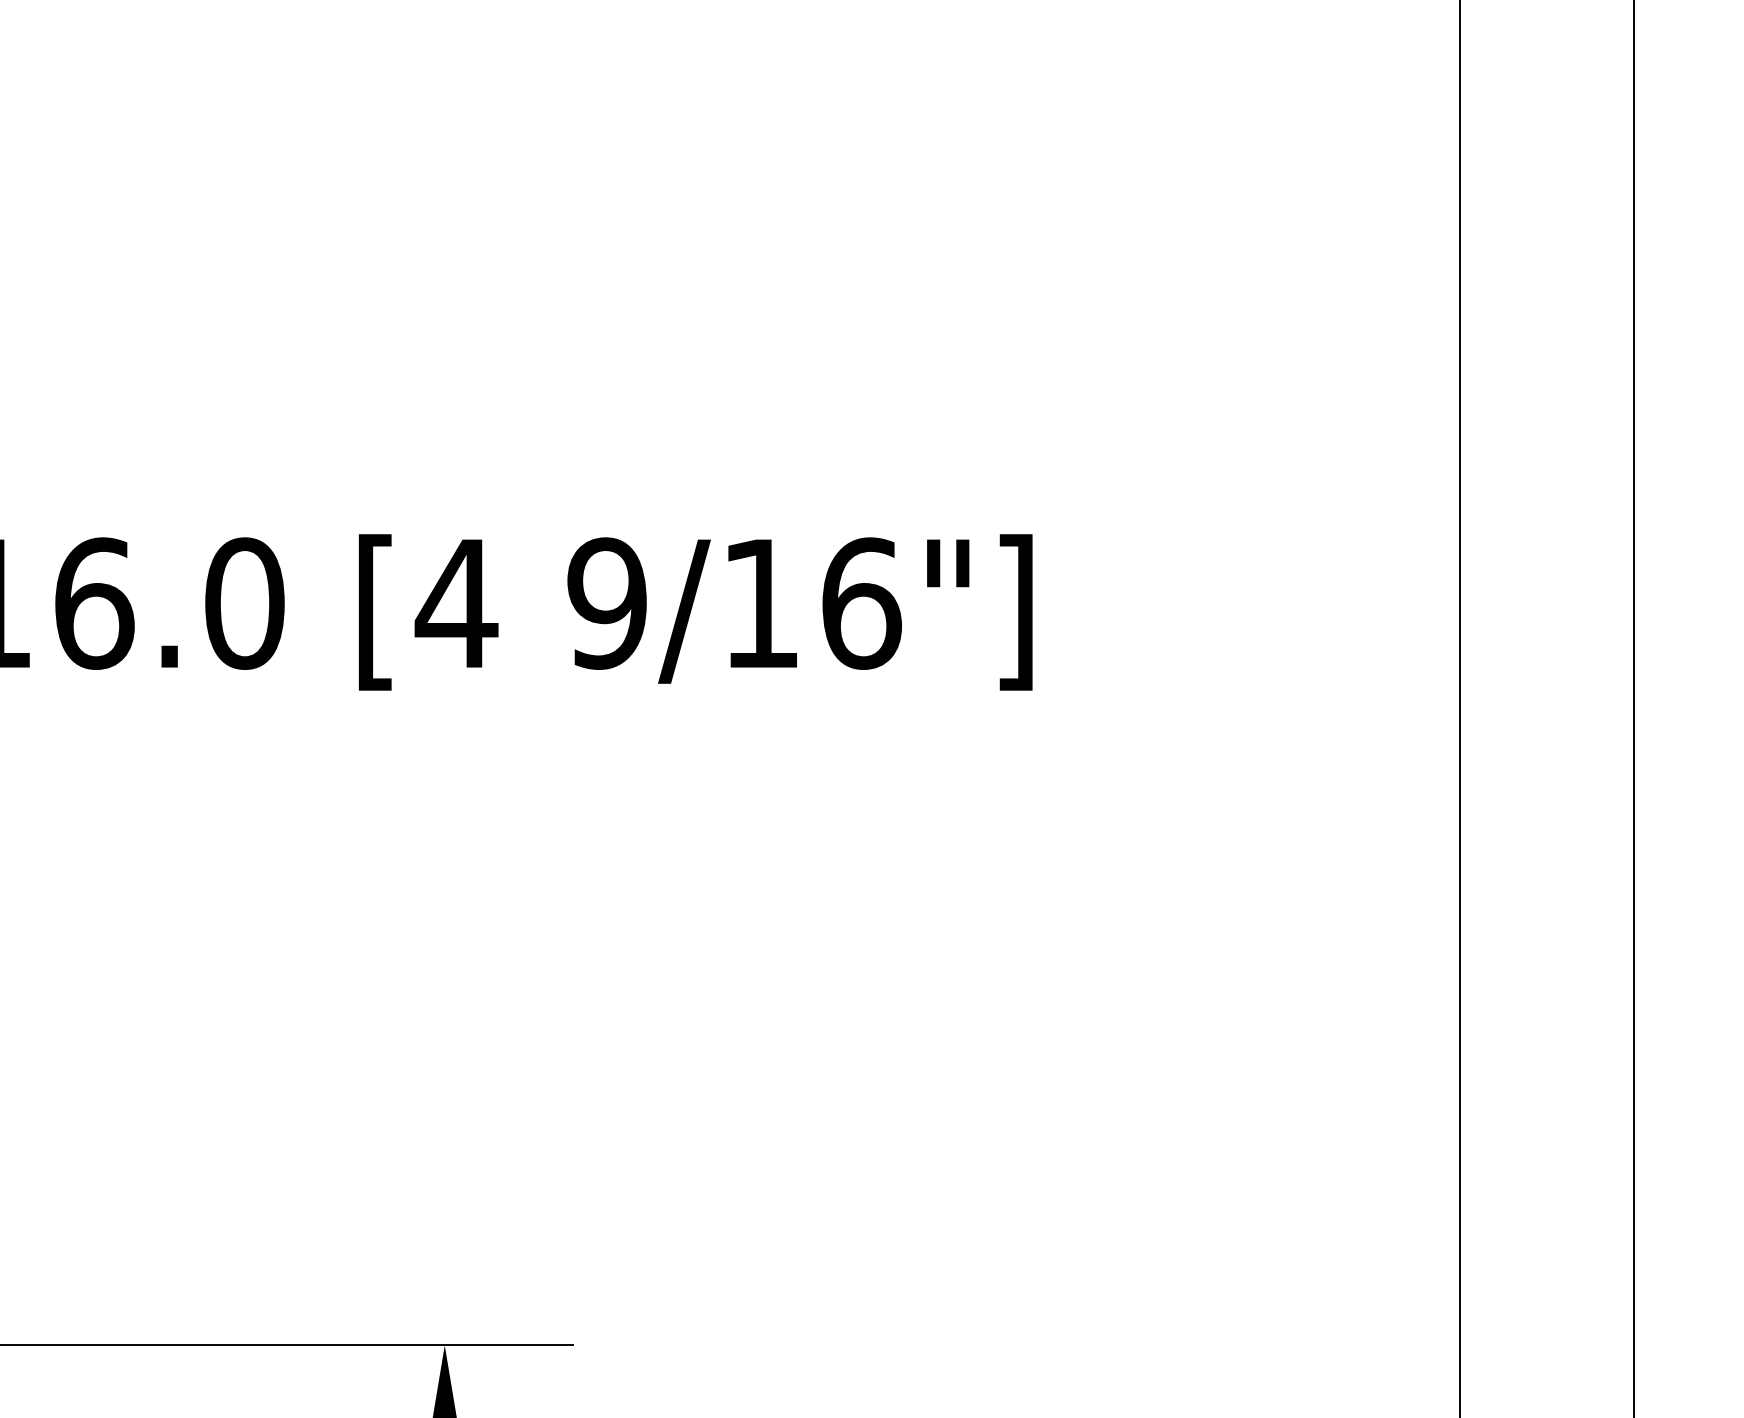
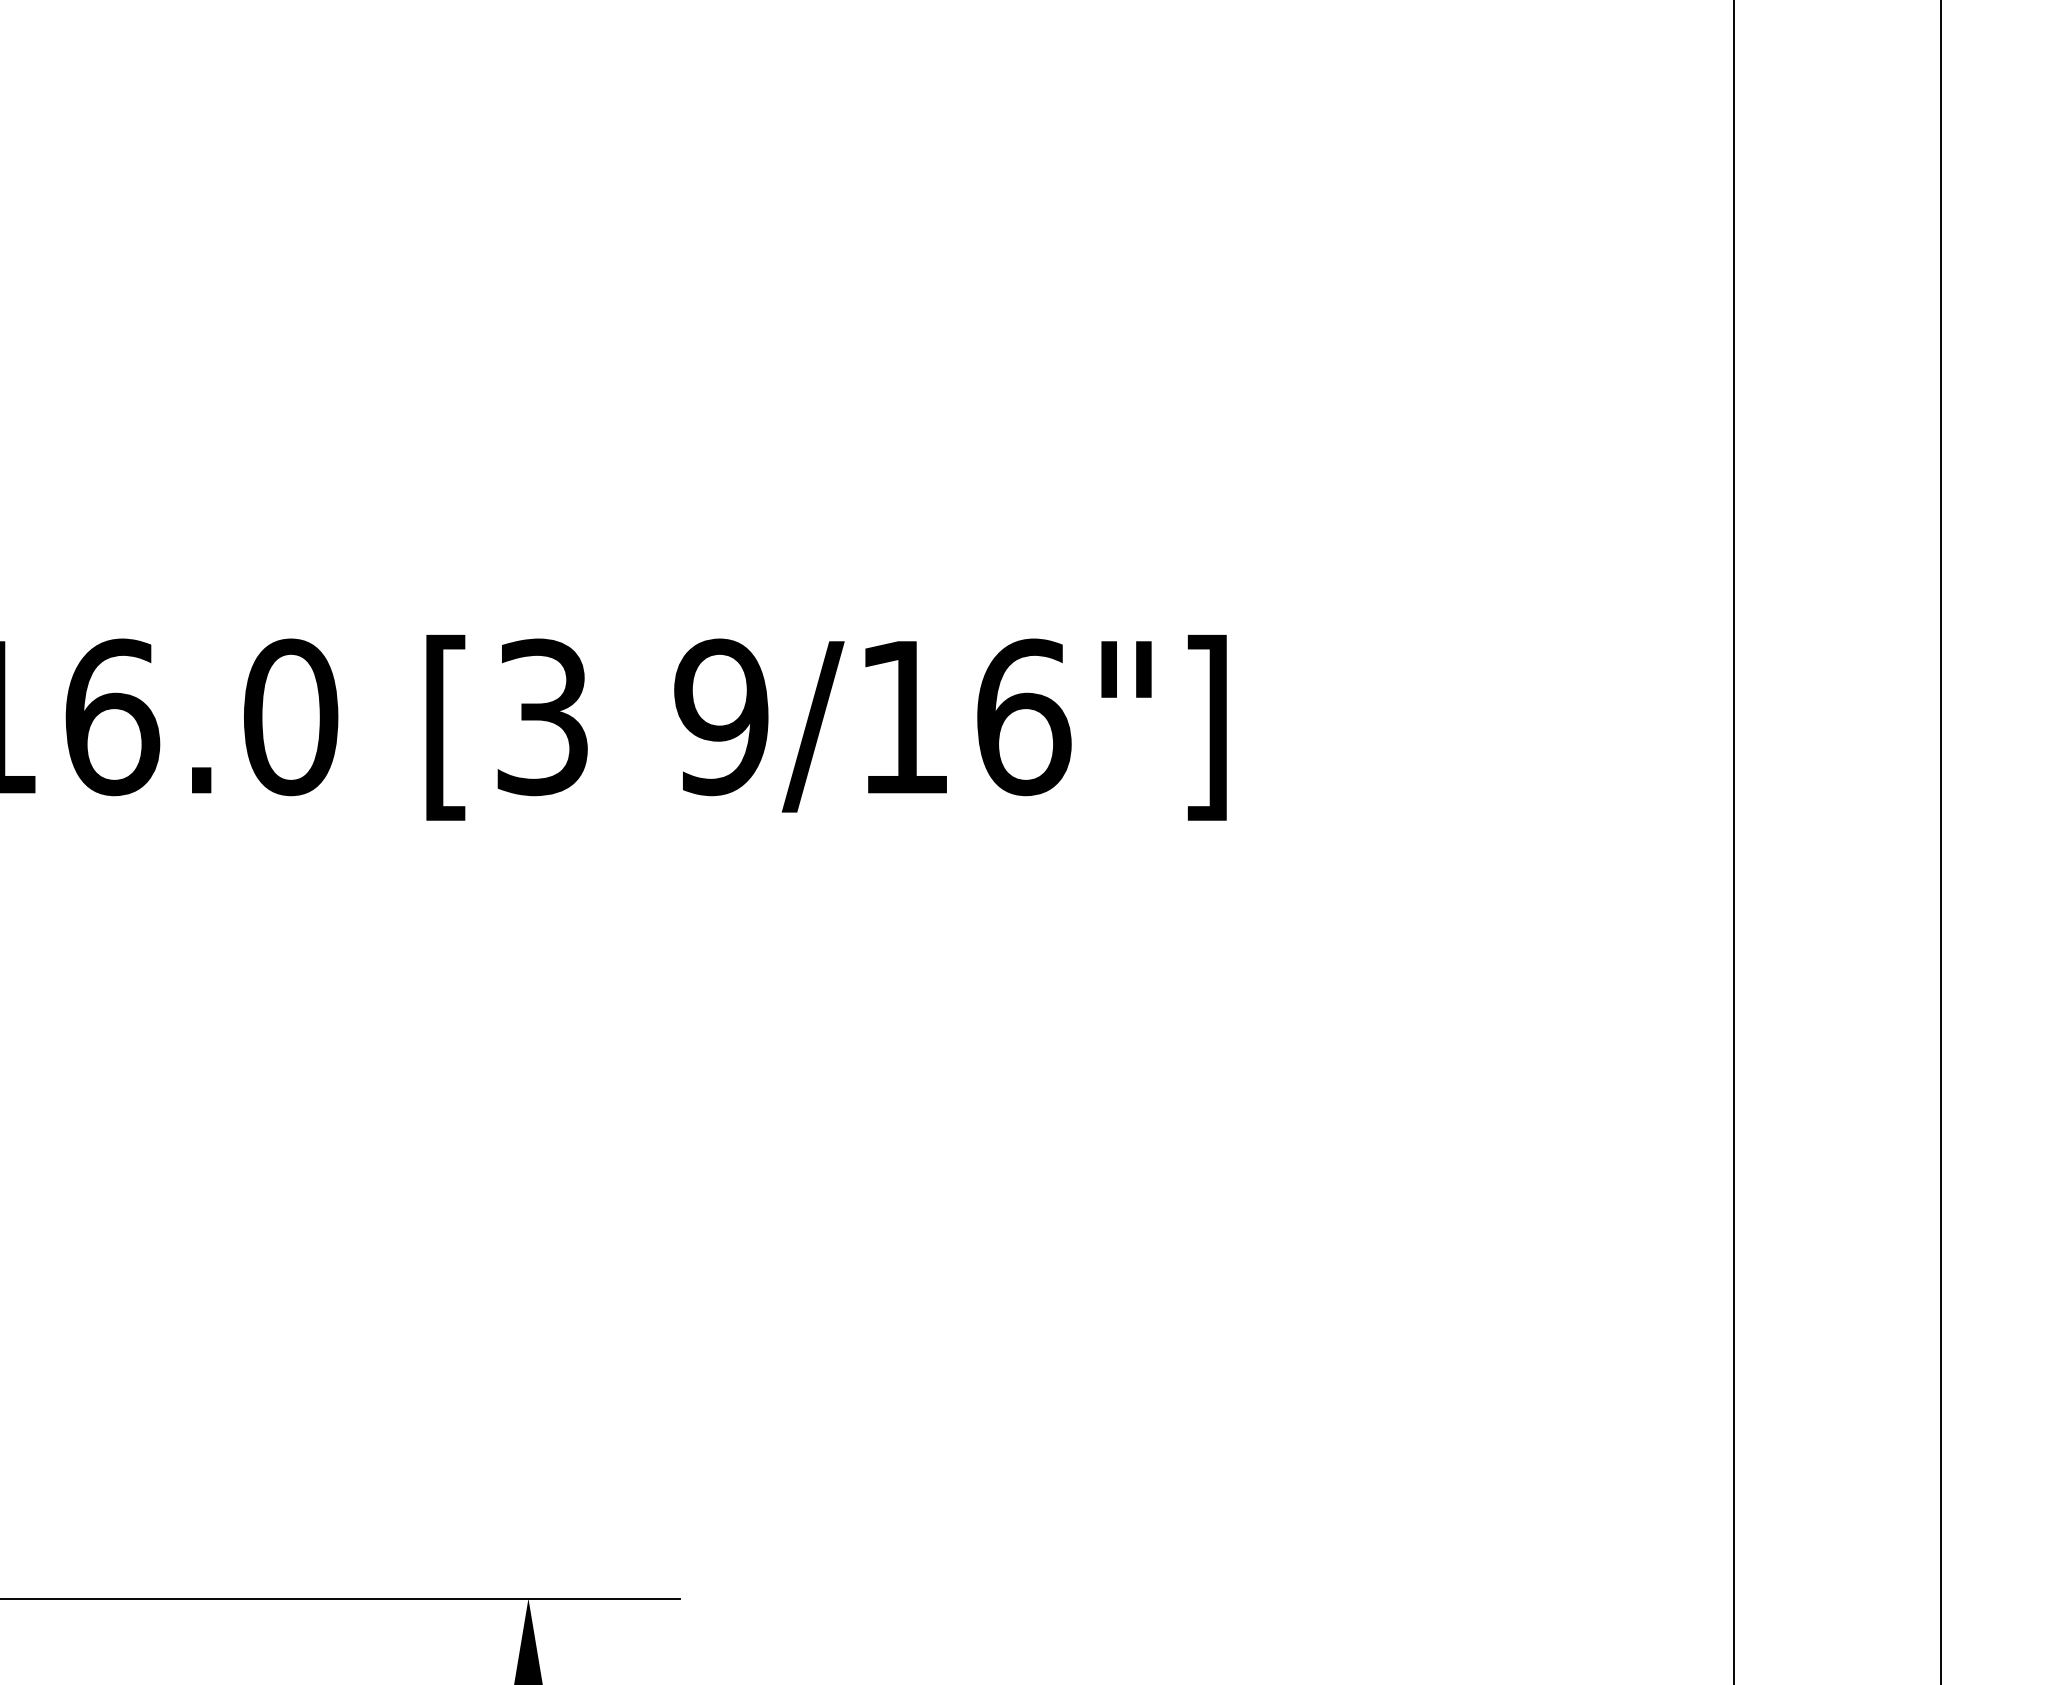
text: (456, 603) -> (542, 717), [4 -> [3

